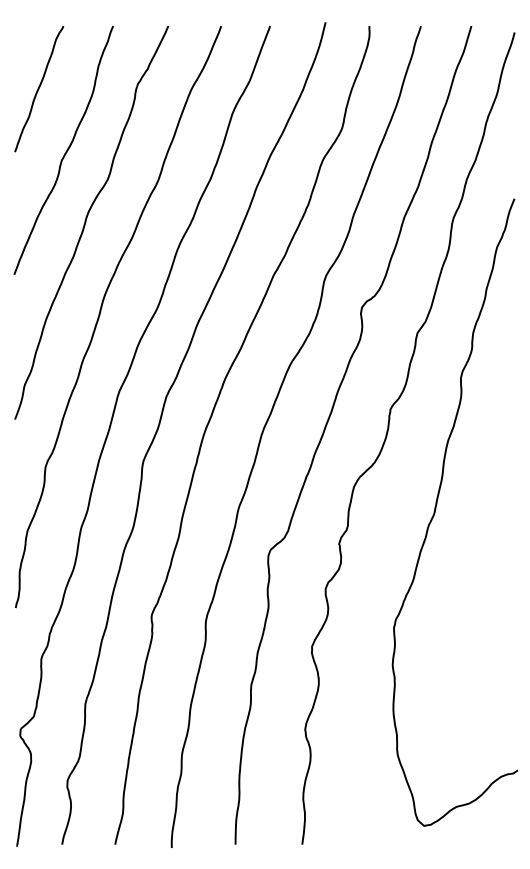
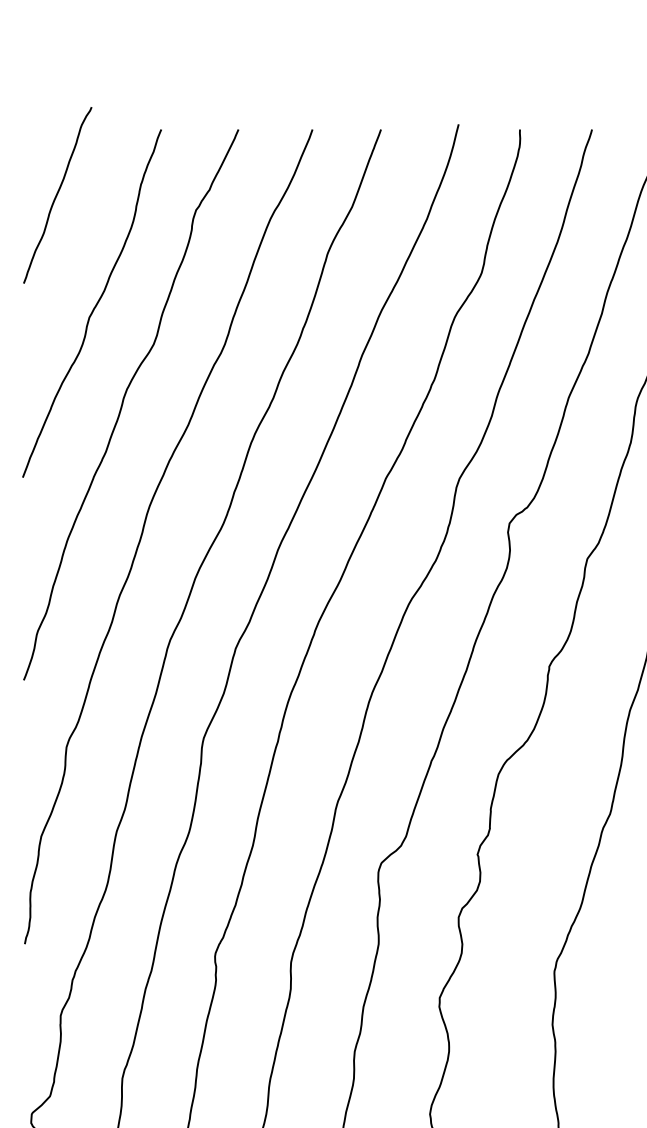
curve: (39, 89) -> (58, 195), moved

